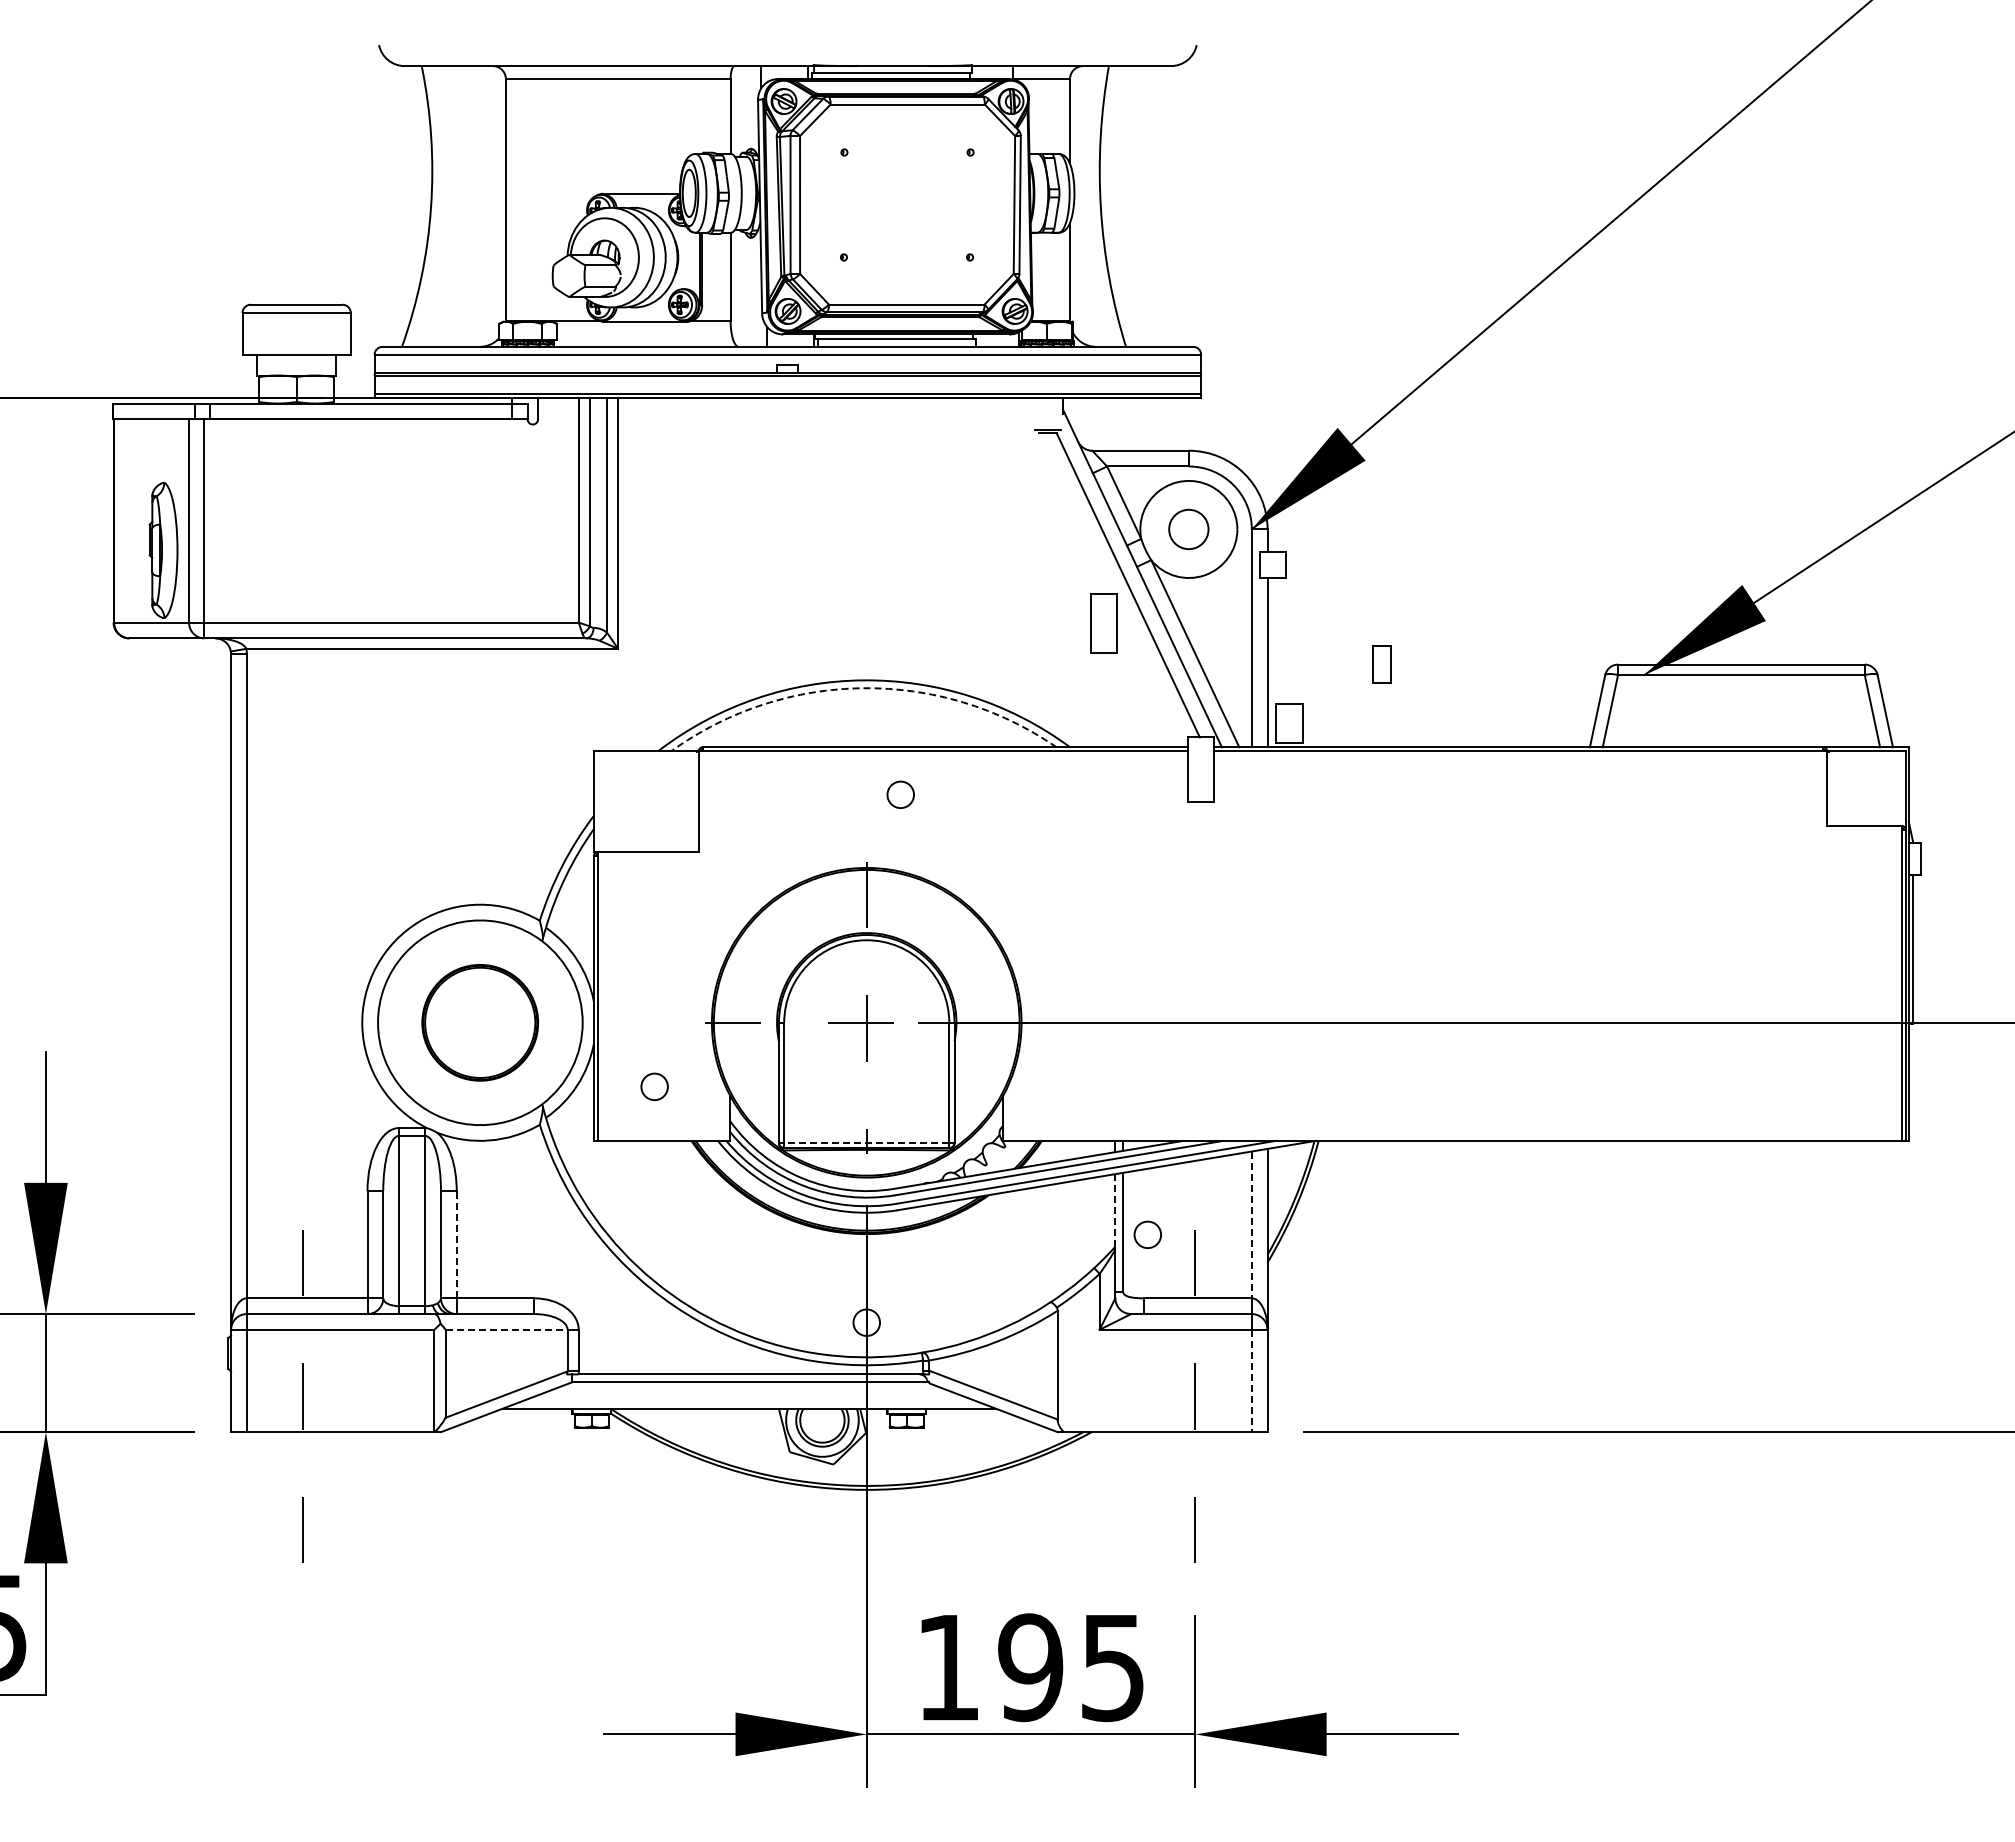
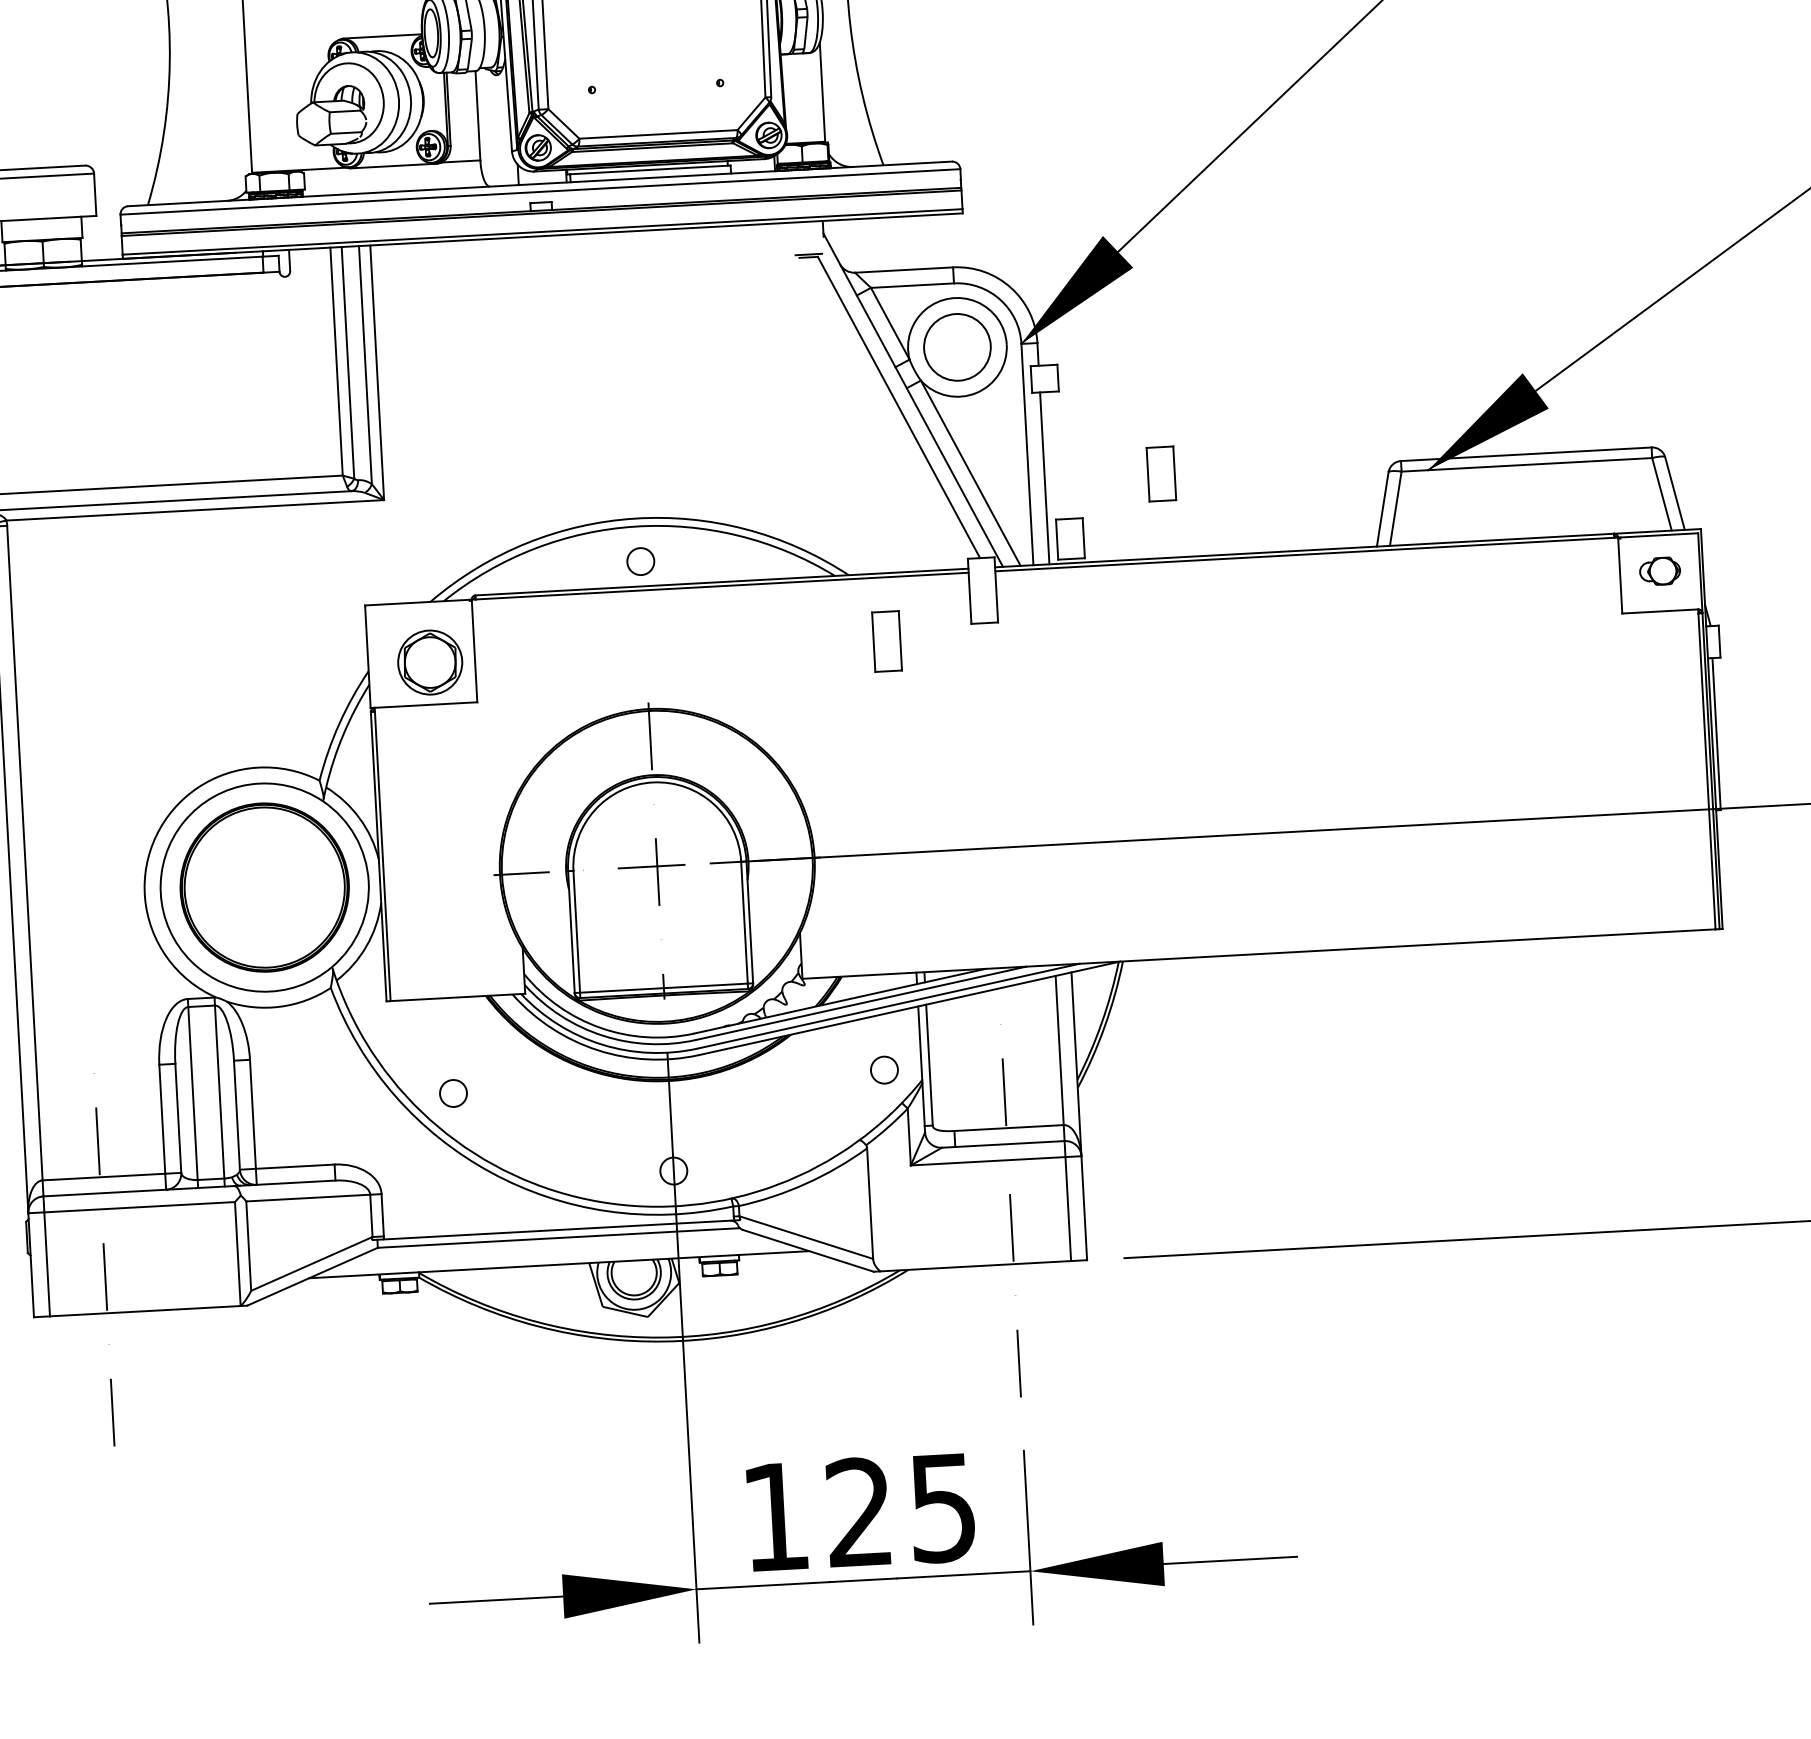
circle: (1188, 529) -> (957, 347), size x1.67
part: (1103, 623) -> (886, 641), moved
part: (1381, 664) -> (1160, 473), size x1.43
arc: (863, 688) -> (635, 526), dashed -> solid
part: (1866, 786) -> (1660, 571), added
circle: (900, 794) -> (640, 561), moved
part: (654, 810) -> (429, 662), added
part: (479, 1022) -> (263, 887), size x1.43
circle: (654, 1086) -> (453, 1093), moved
line: (866, 1142) -> (663, 987), dashed -> solid
line: (1115, 1209) -> (920, 1042), dashed -> solid
line: (1251, 1225) -> (1059, 1051), dashed -> solid
circle: (1147, 1234) -> (884, 1069), moved
line: (456, 1244) -> (252, 1114), dashed -> solid
line: (506, 1329) -> (308, 1197), dashed -> solid
line: (1251, 1381) -> (1067, 1209), dashed -> solid
text: (1030, 1667) -> (859, 1512), 195 -> 125

